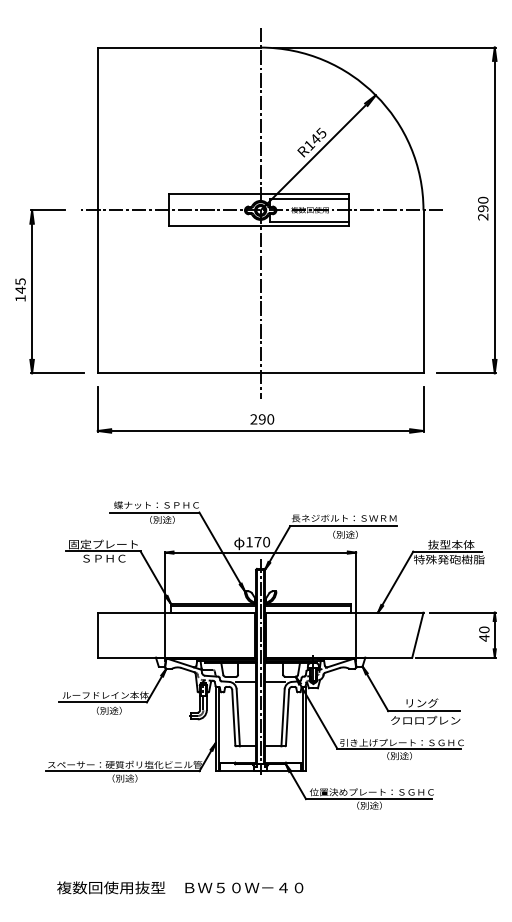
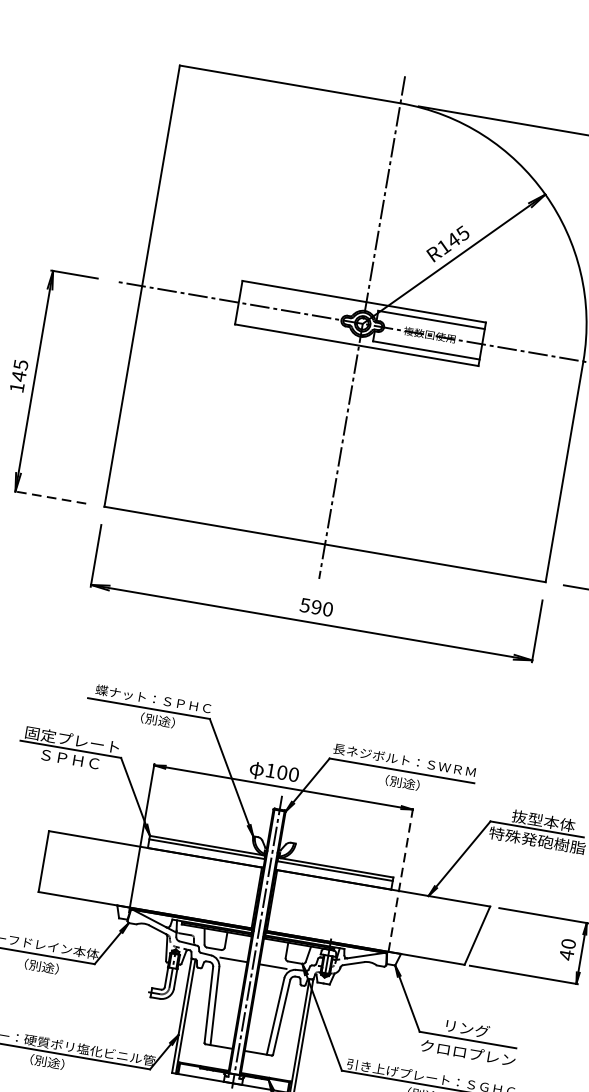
line: (57, 373) -> (49, 497), solid -> dashed
text: (253, 419) -> (304, 605), 290 -> 590
text: (257, 542) -> (281, 773), 170 -> 100
line: (356, 606) -> (400, 882), solid -> dashed

